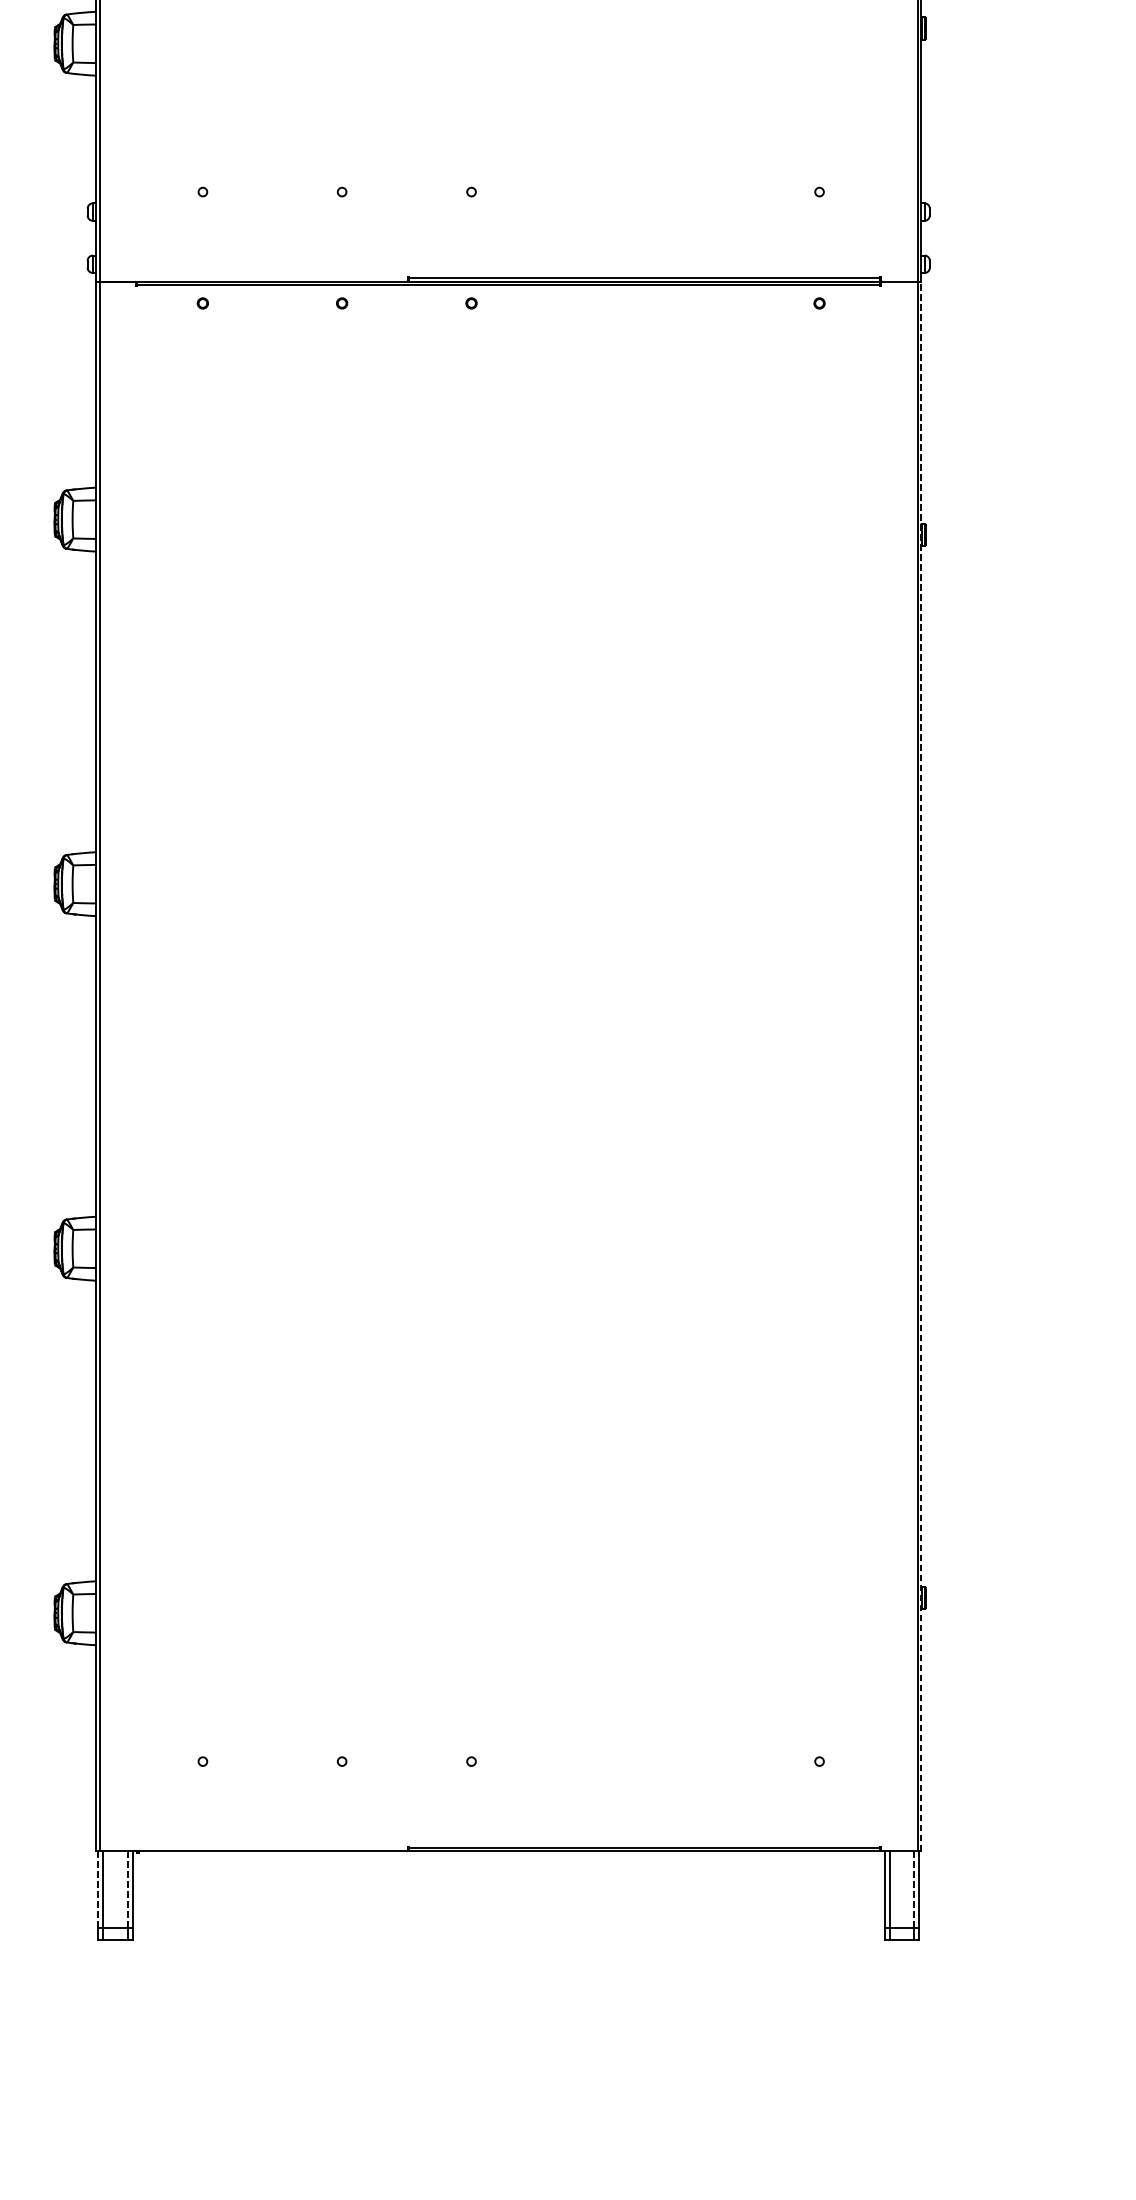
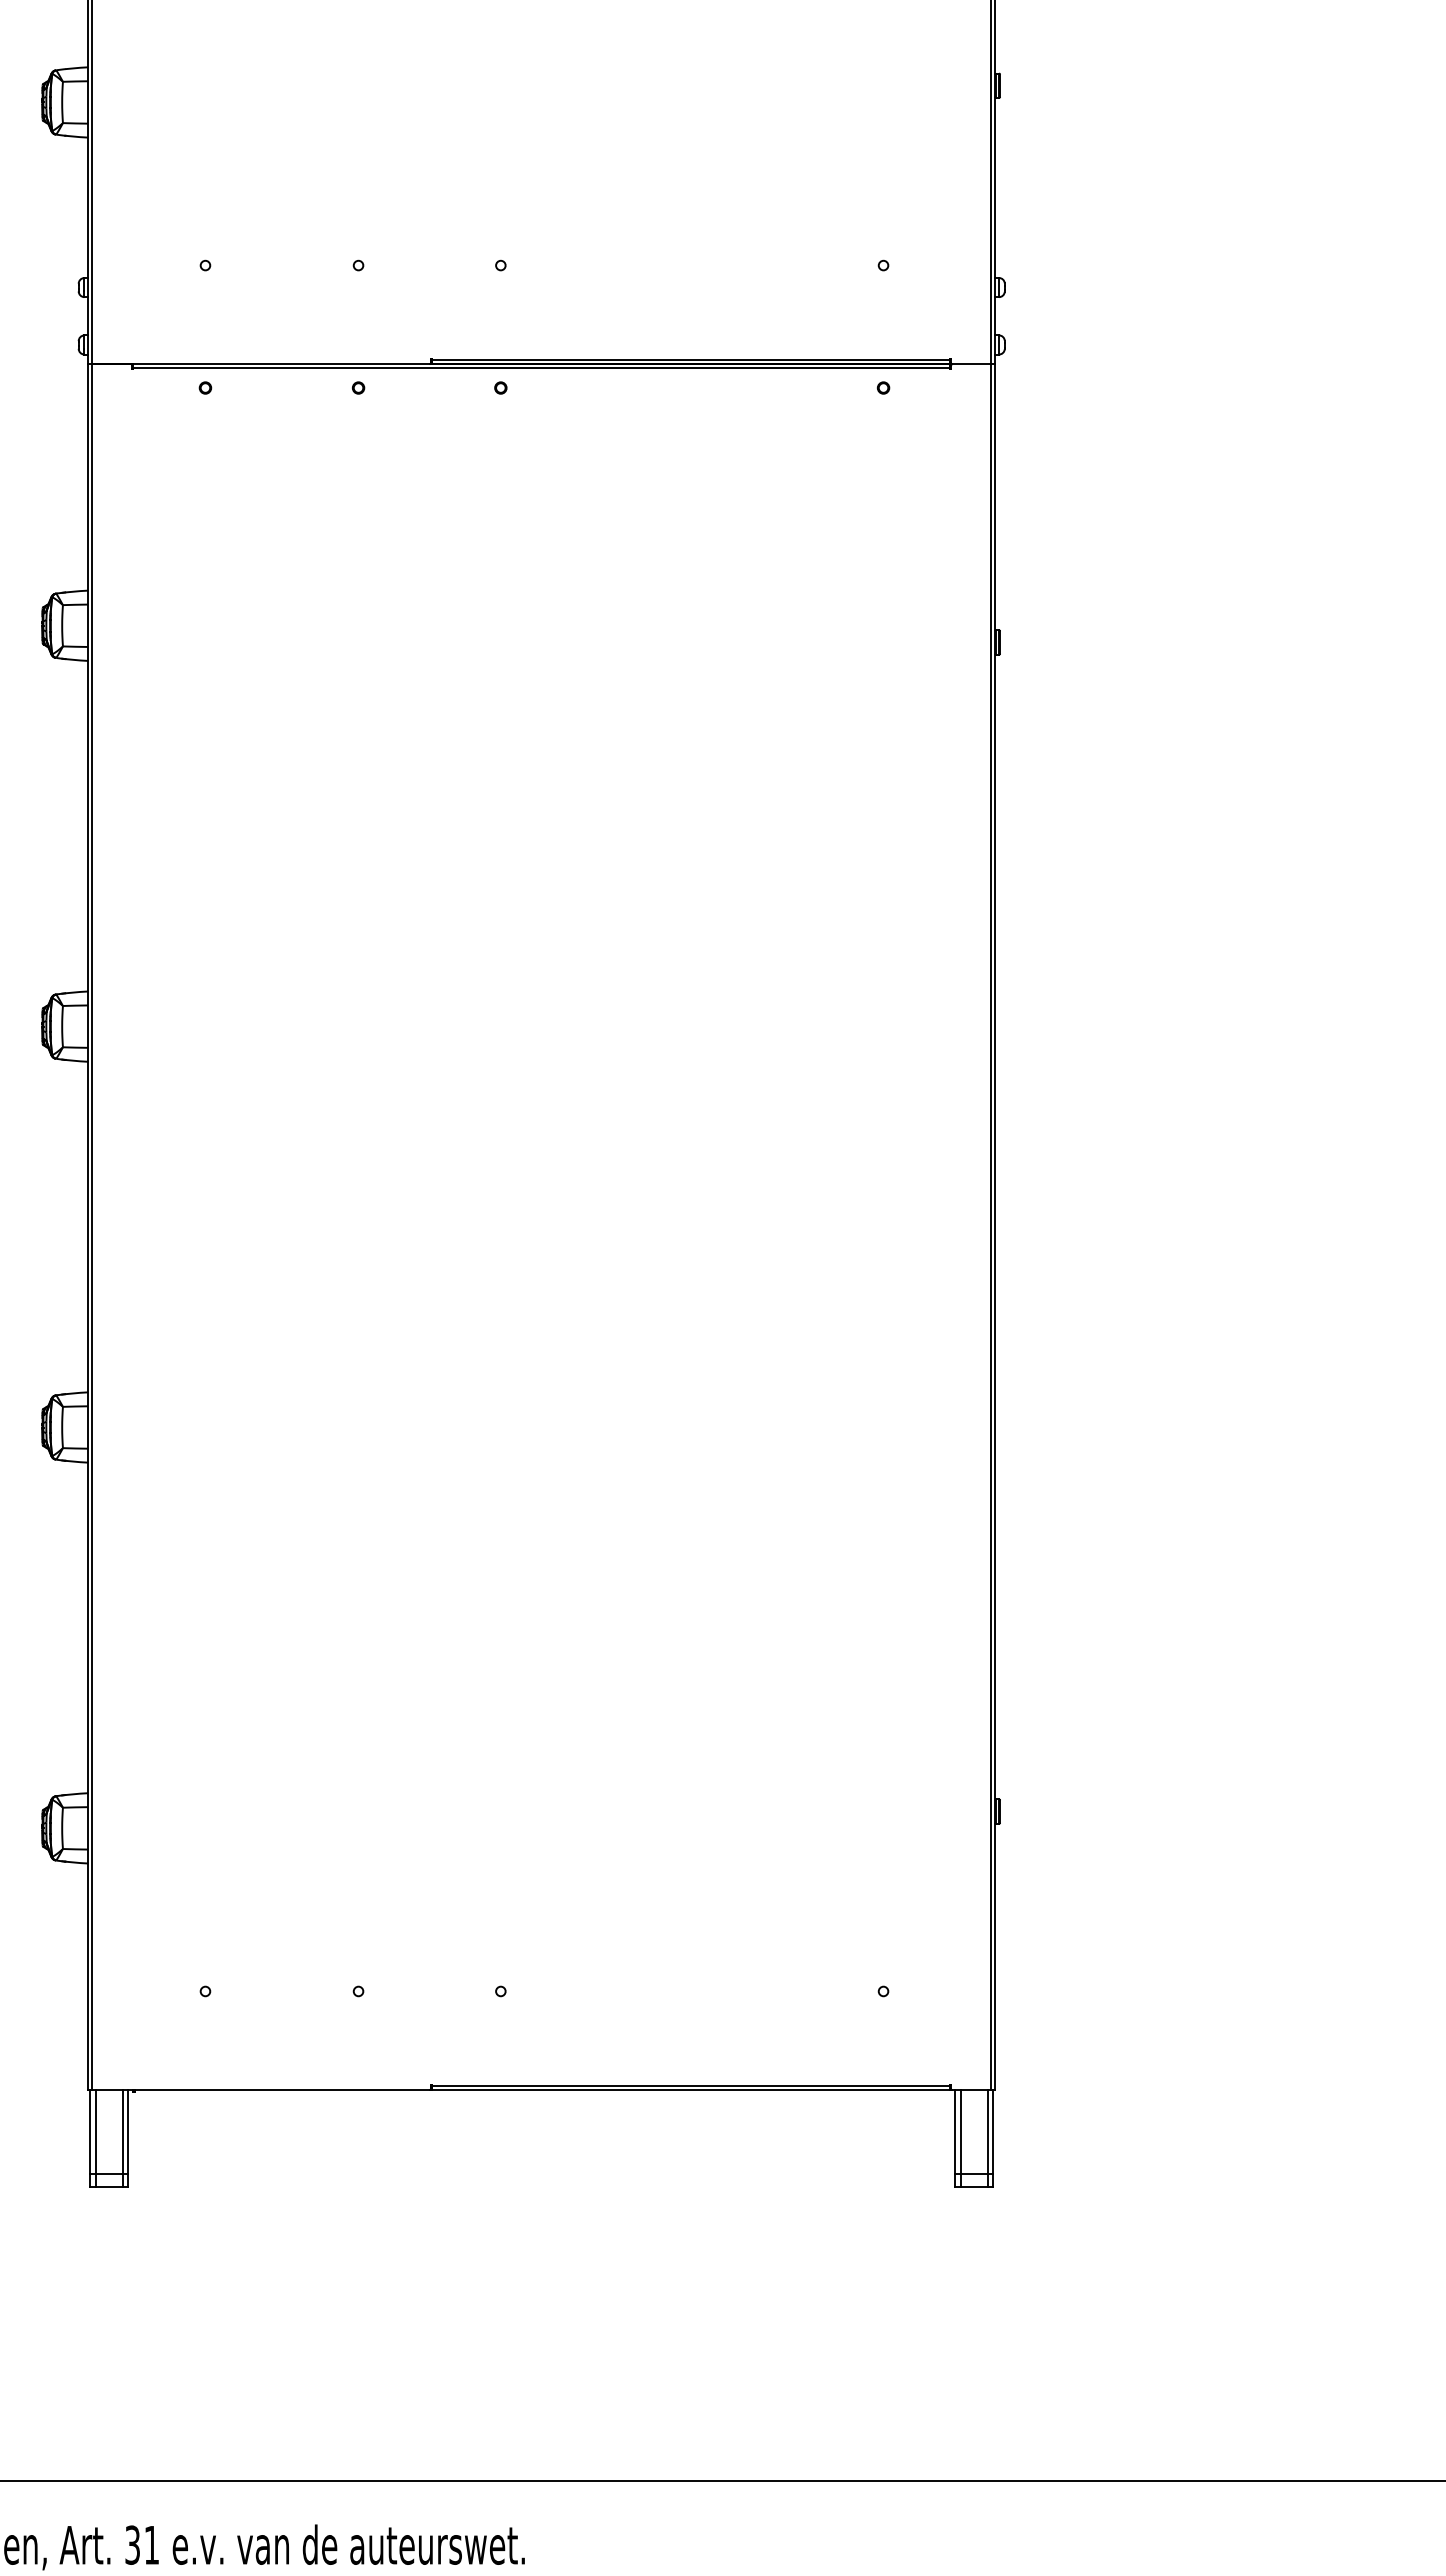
line: (921, 1066) -> (995, 1227), dashed -> solid
line: (98, 1889) -> (90, 2132), dashed -> solid
line: (127, 1889) -> (122, 2132), dashed -> solid
line: (914, 1889) -> (987, 2132), dashed -> solid

